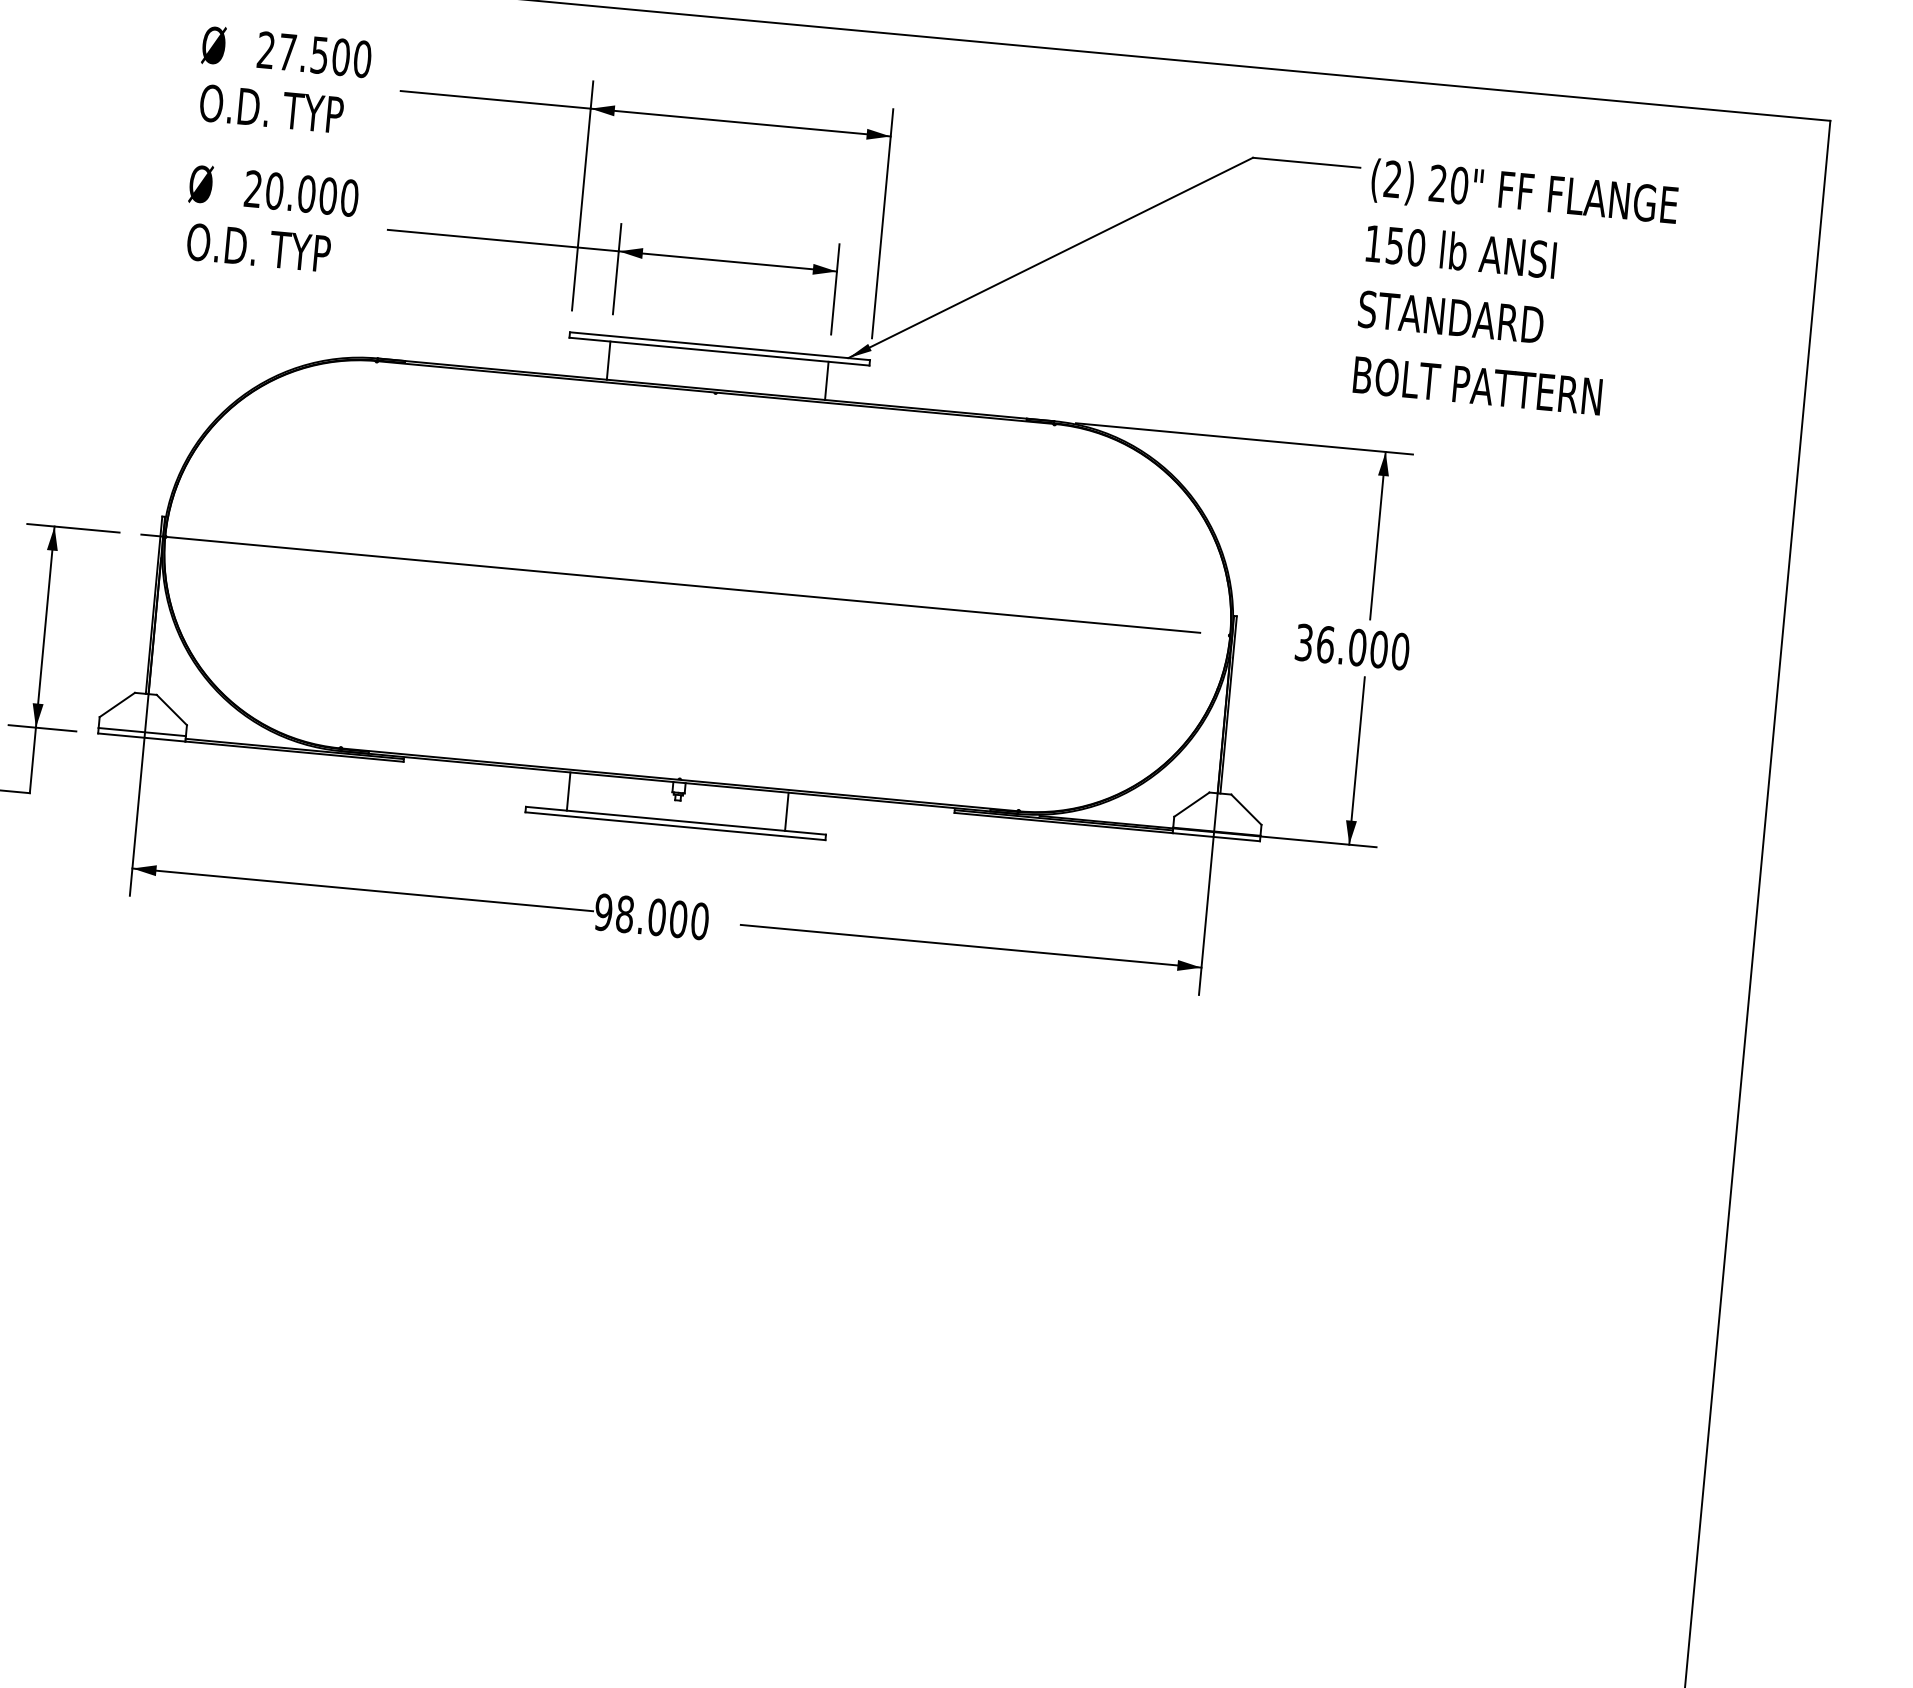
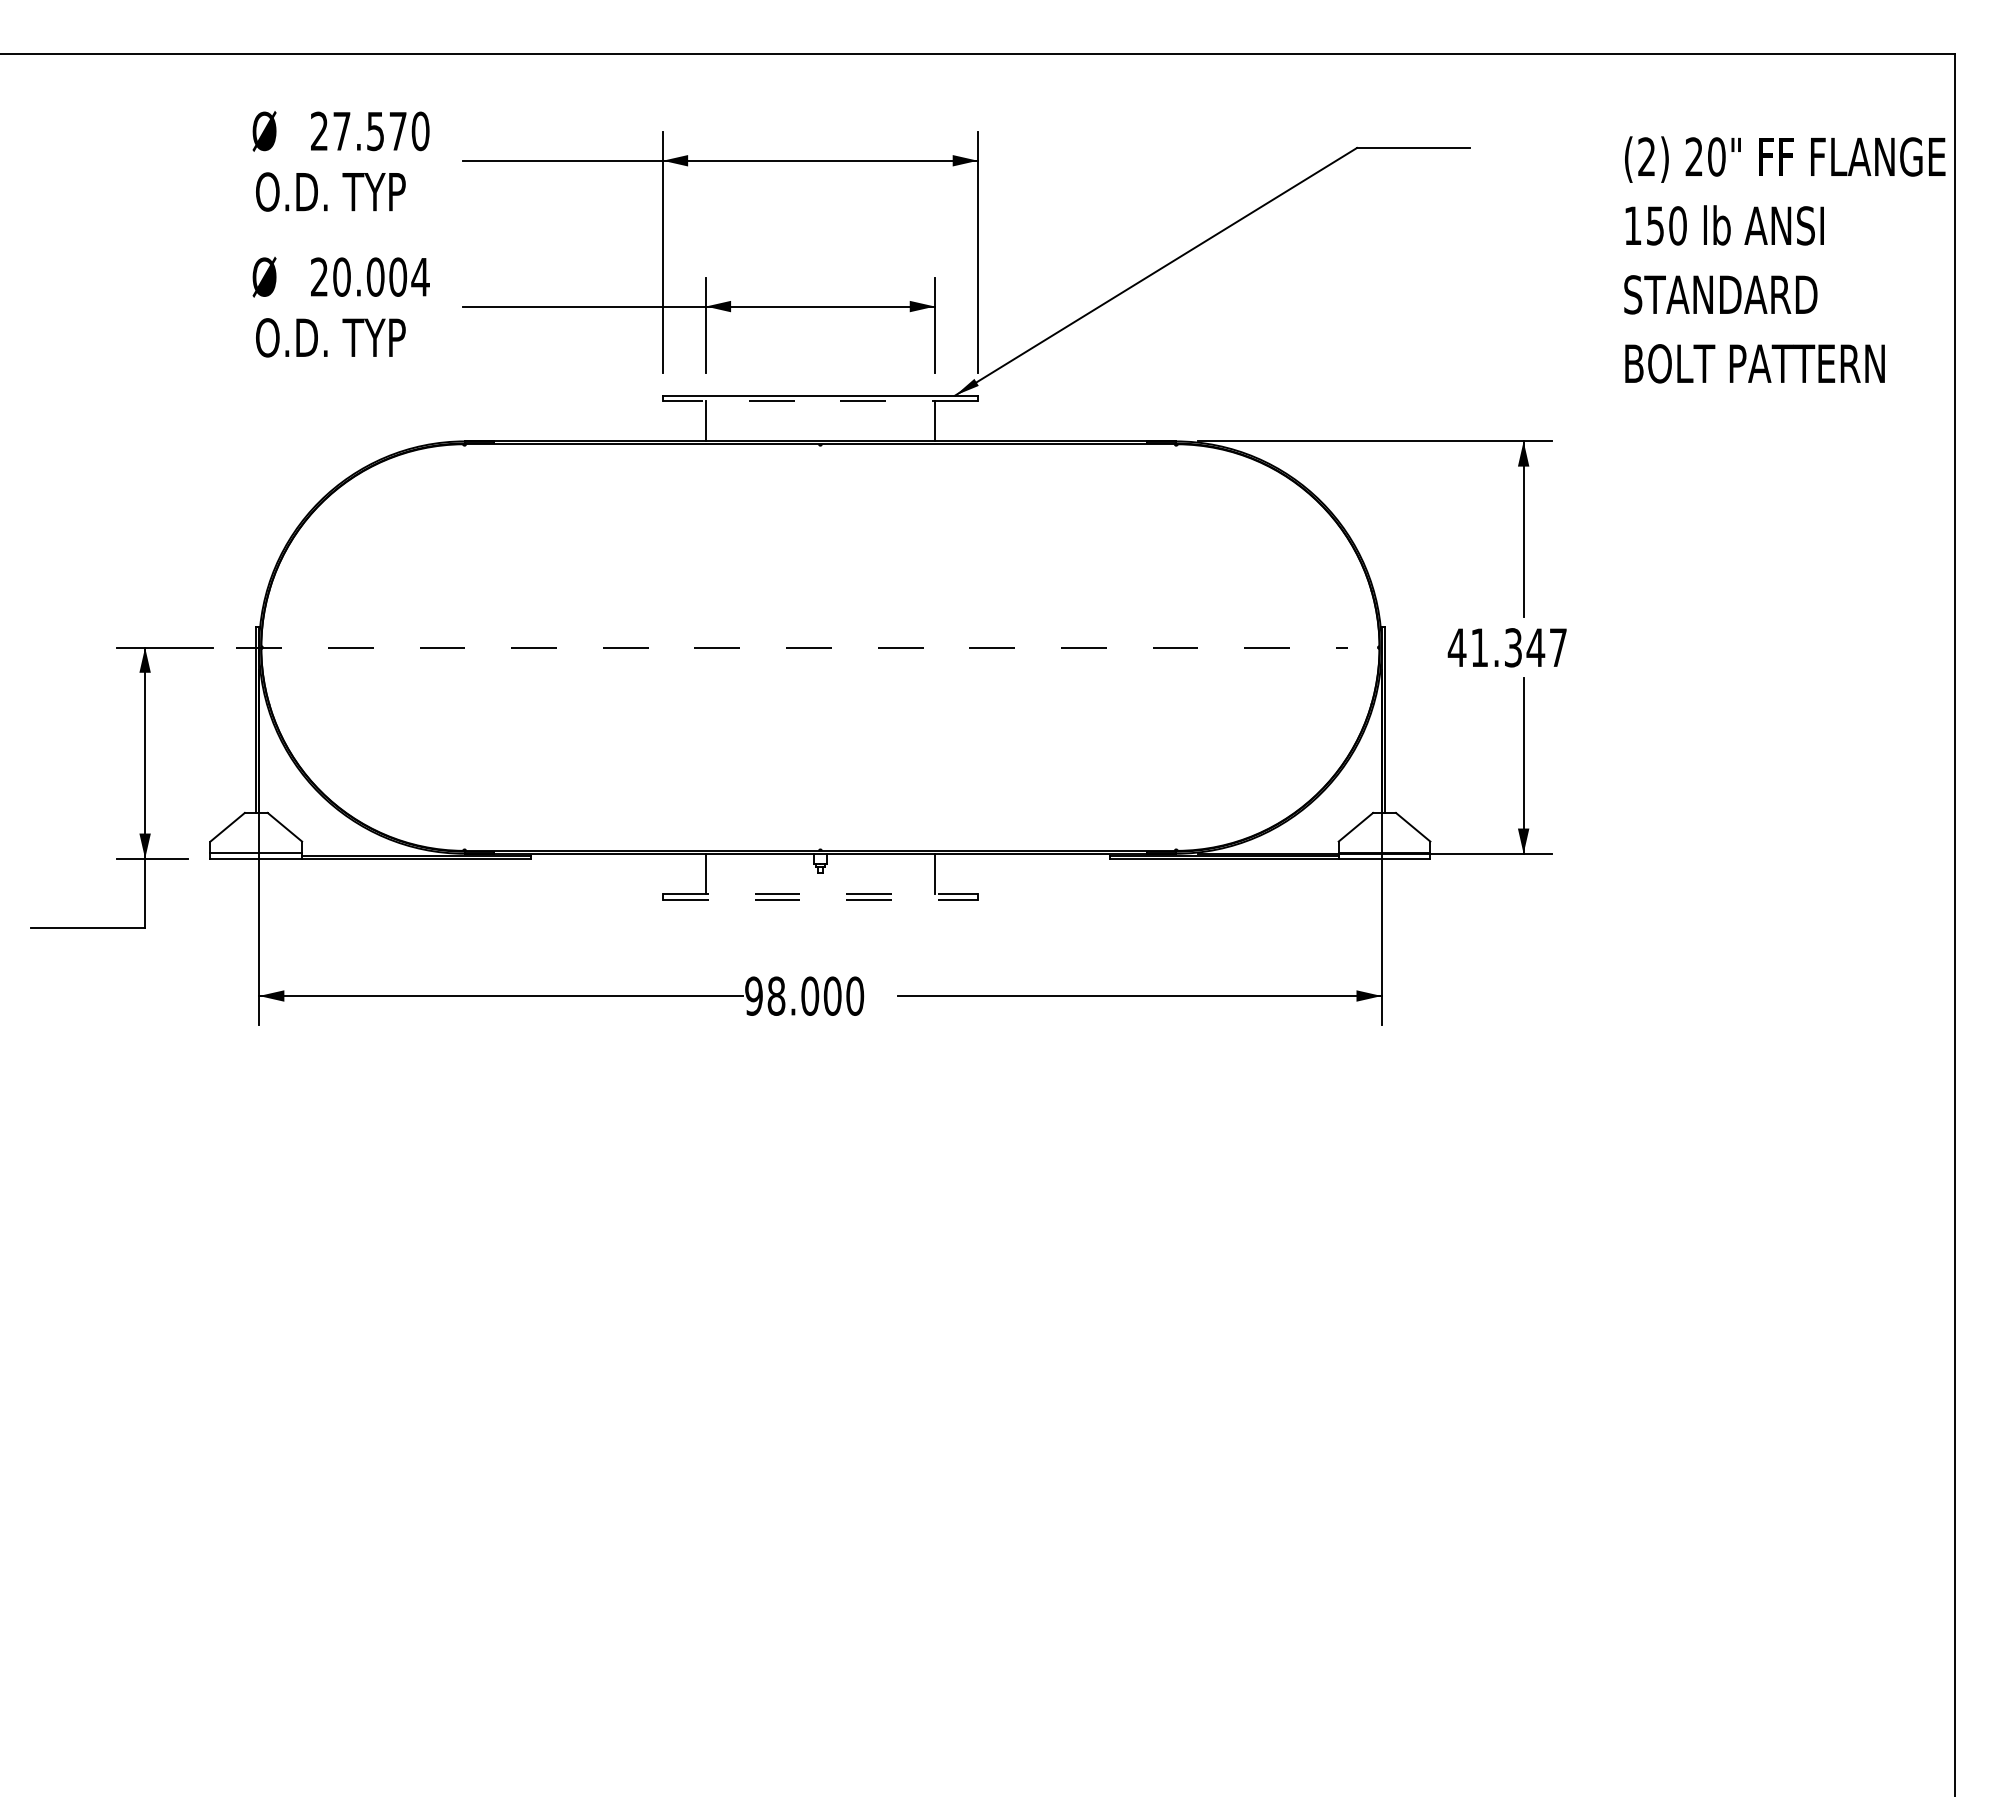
text: (341, 57) -> (398, 131), 27.500 -> 27.570
text: (349, 197) -> (420, 276), 20.000 -> 20.004
text: (1514, 289) -> (1784, 259), moved
line: (718, 351) -> (819, 401), solid -> dashed
line: (671, 583) -> (792, 647), solid -> dashed
text: (1352, 646) -> (1507, 647), 36.000 -> 41.347
line: (676, 820) -> (820, 893), solid -> dashed
line: (675, 826) -> (820, 899), solid -> dashed

